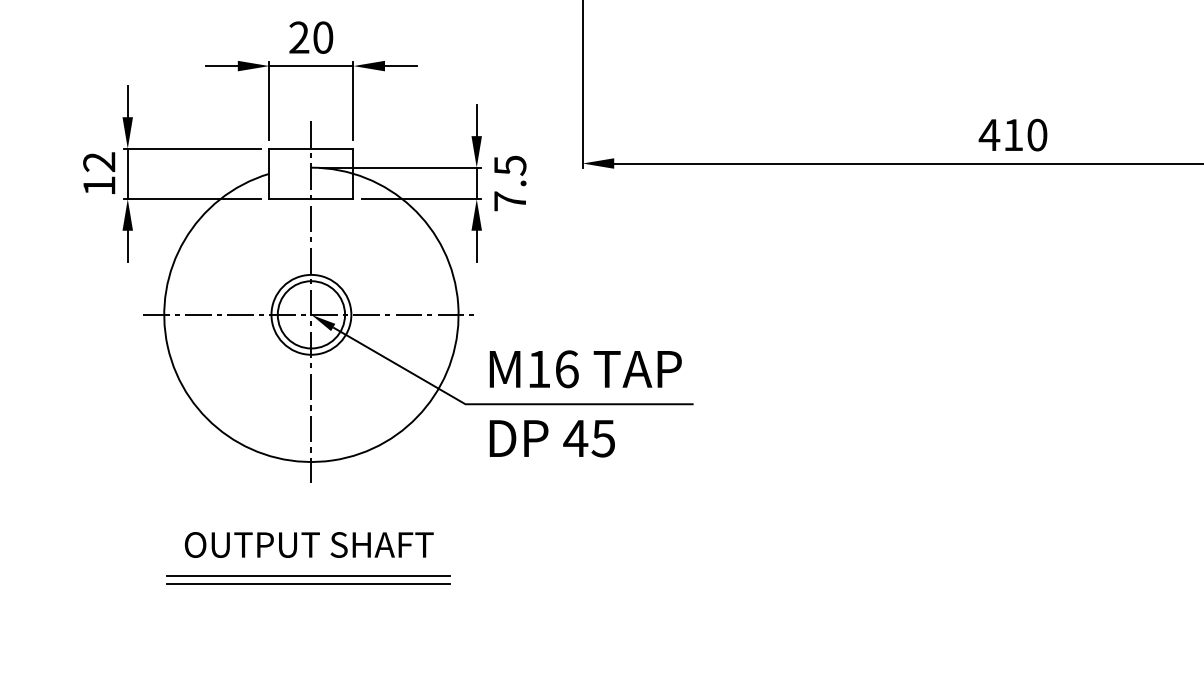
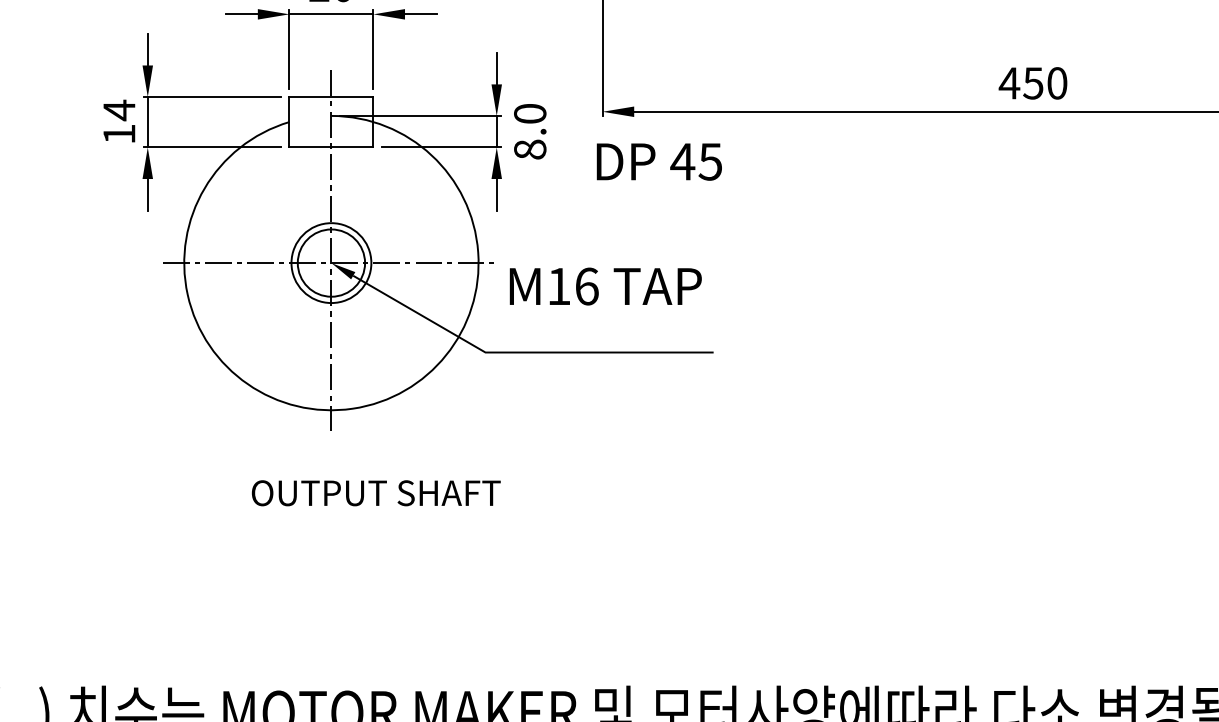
text: (1013, 135) -> (1033, 83), 410 -> 450
text: (99, 162) -> (119, 110), 12 -> 14
text: (510, 183) -> (530, 131), 7.5 -> 8.0
text: (585, 369) -> (605, 286), moved
text: (551, 438) -> (658, 161), moved
text: (308, 545) -> (375, 493), moved
line: (307, 576) -> (327, 524), removed
line: (307, 584) -> (327, 532), removed

